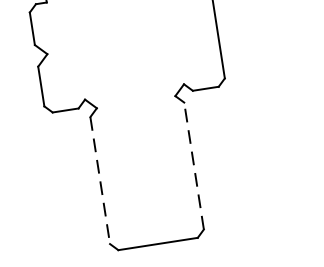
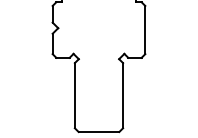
line: (194, 165) -> (123, 95), dashed -> solid
line: (99, 180) -> (74, 95), dashed -> solid

